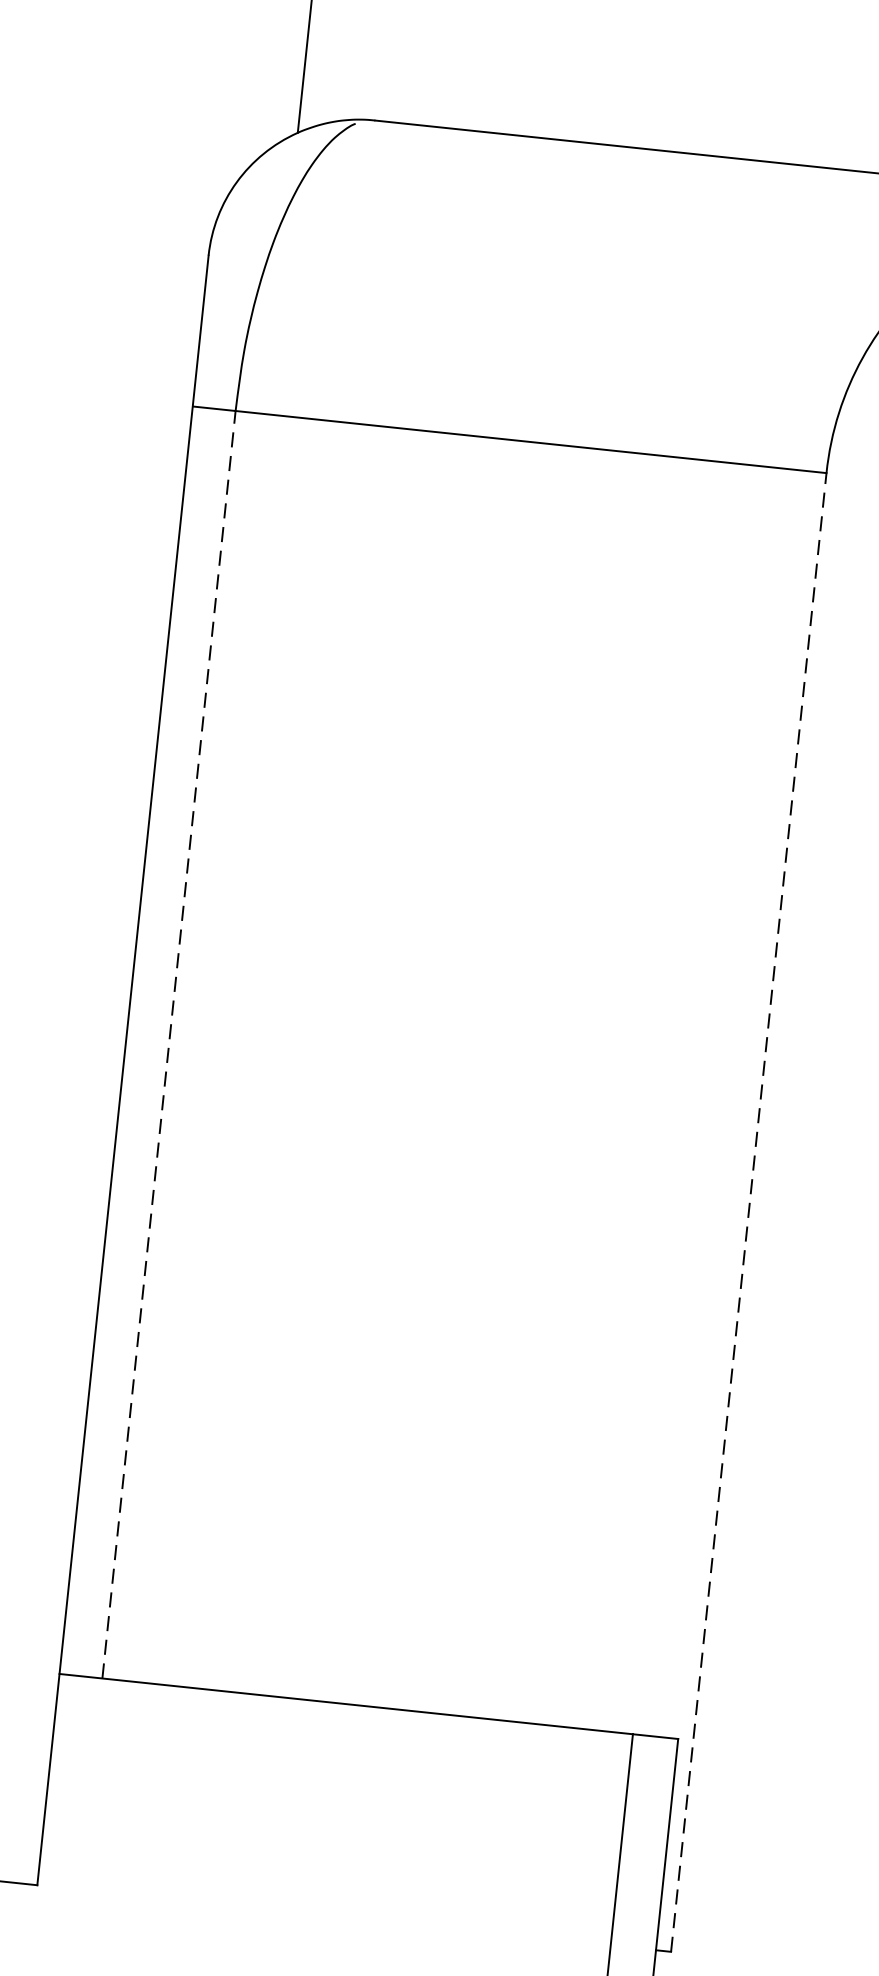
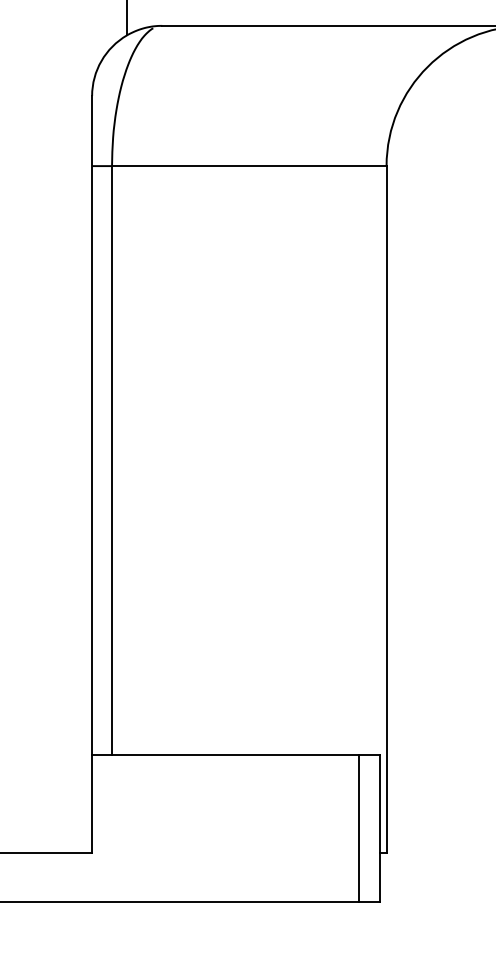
line: (170, 1044) -> (112, 460), dashed -> solid
line: (748, 1212) -> (386, 509), dashed -> solid

